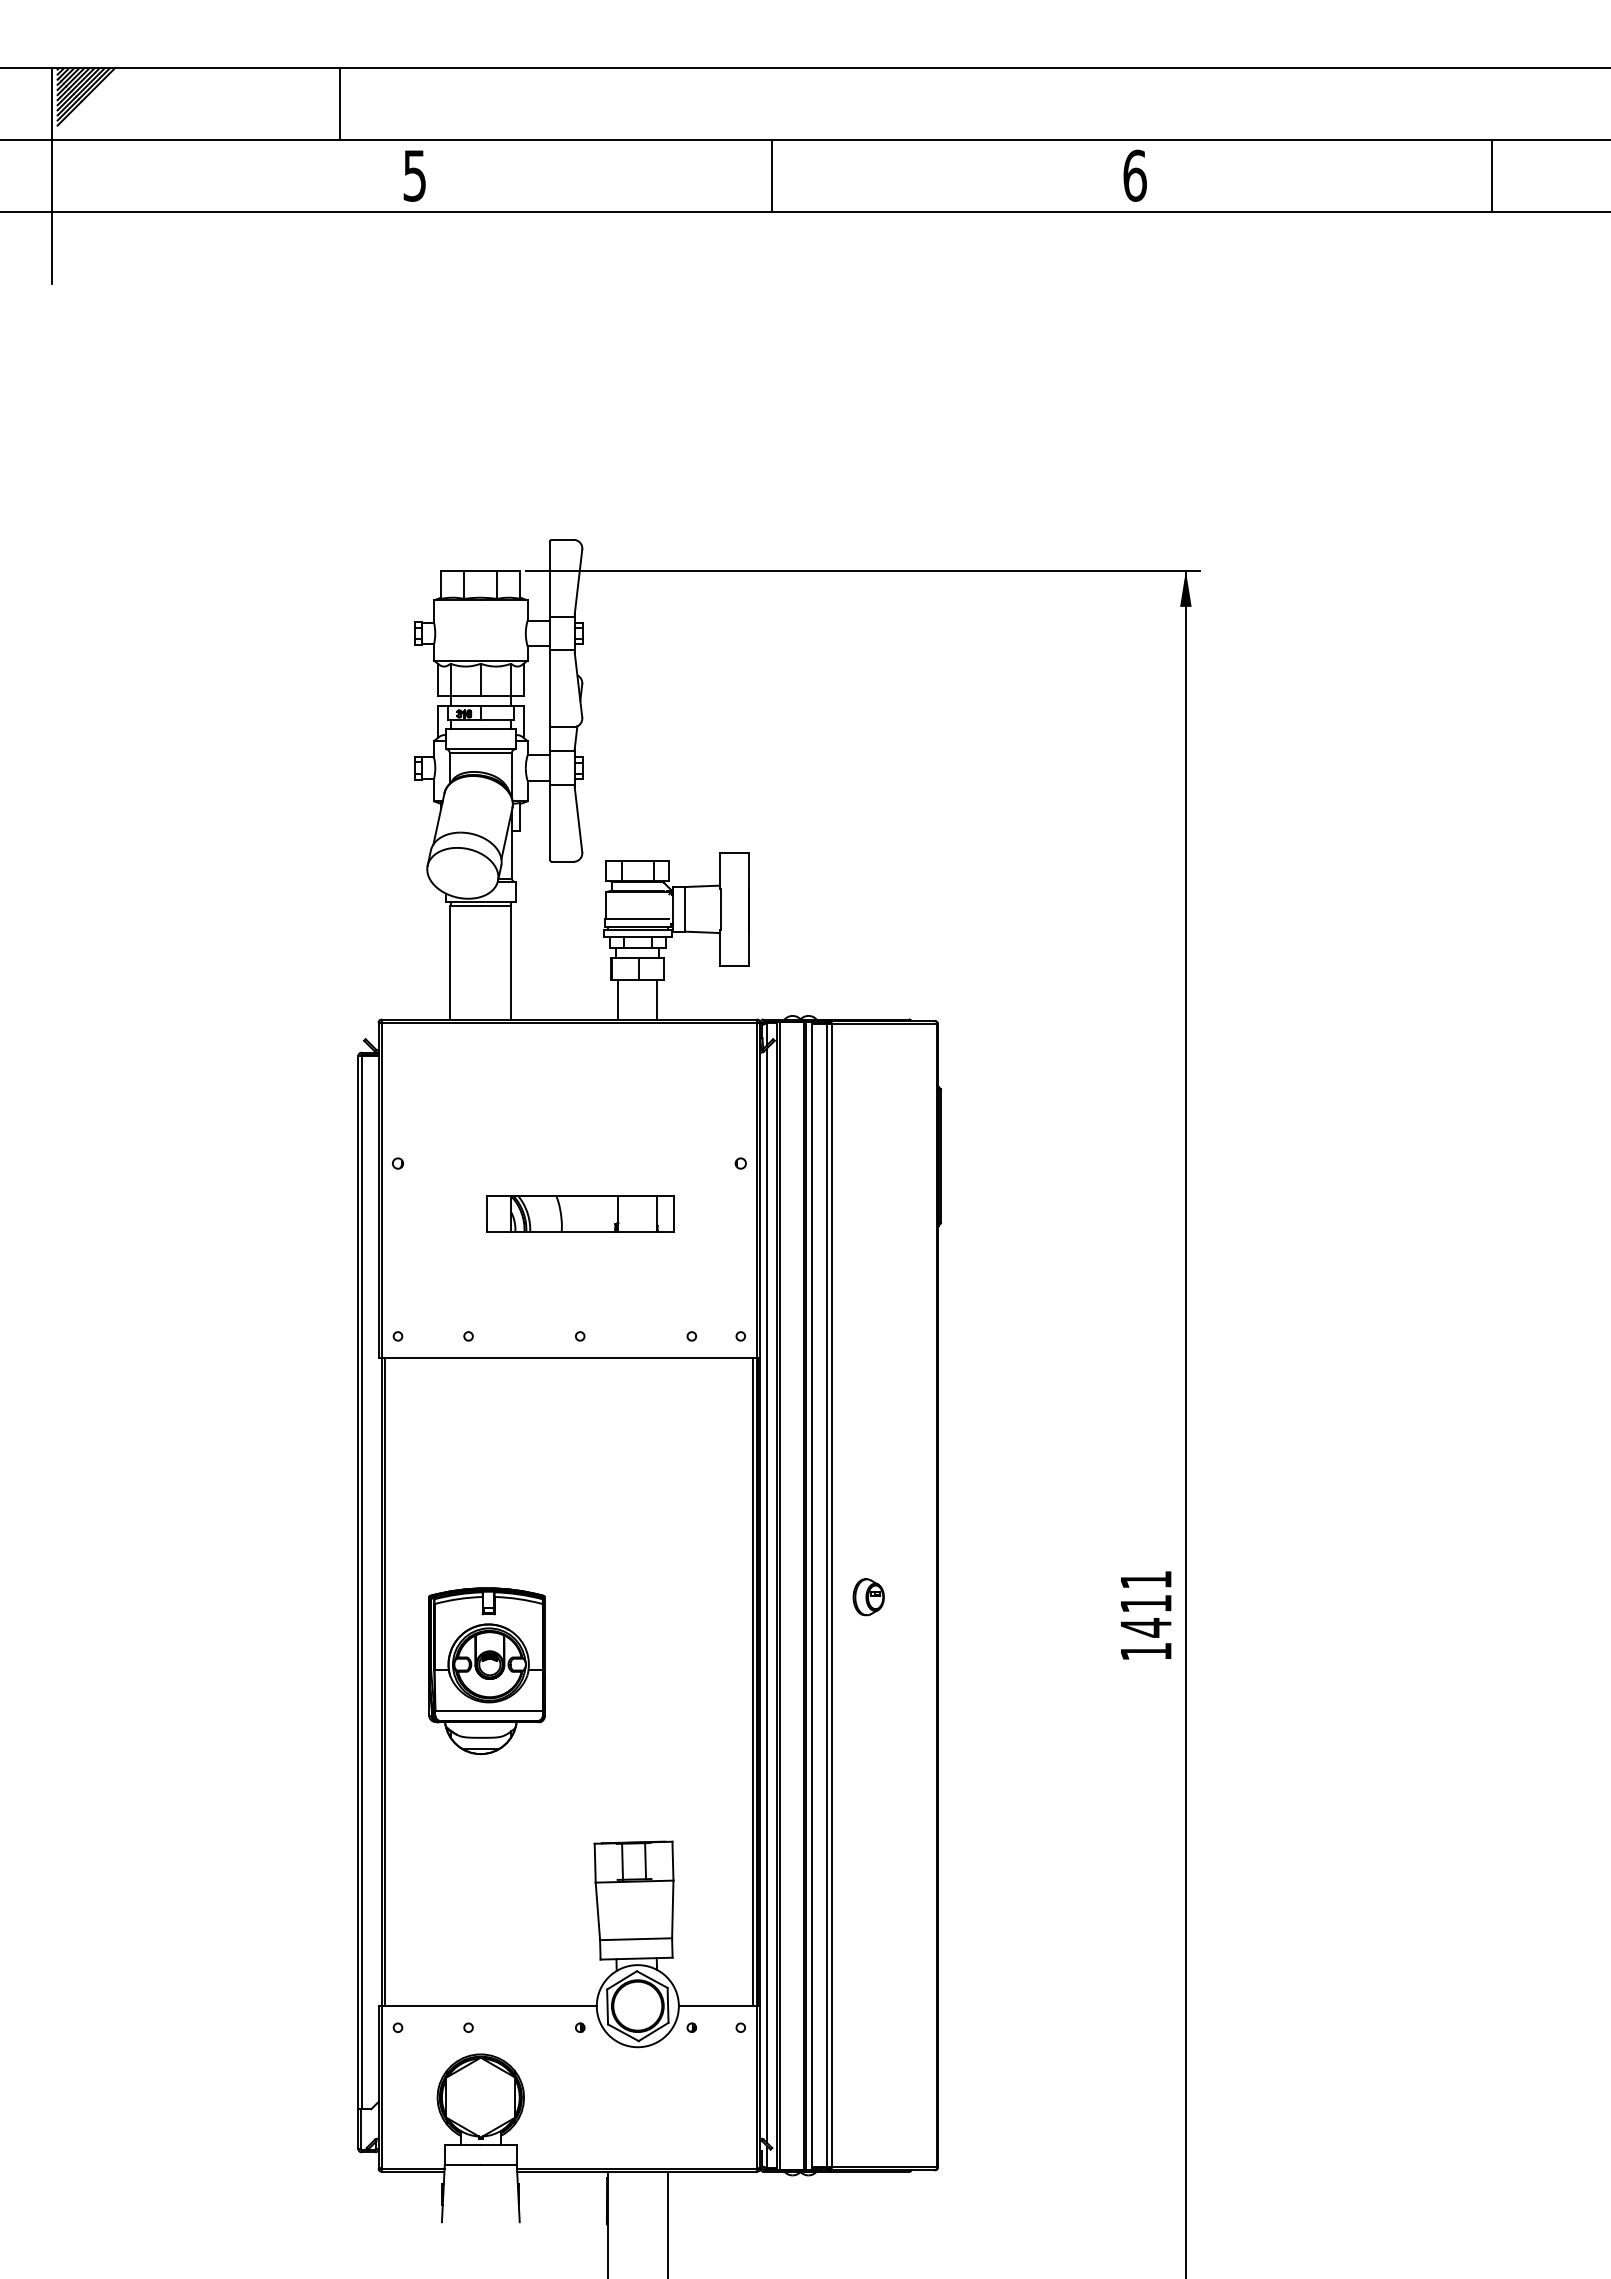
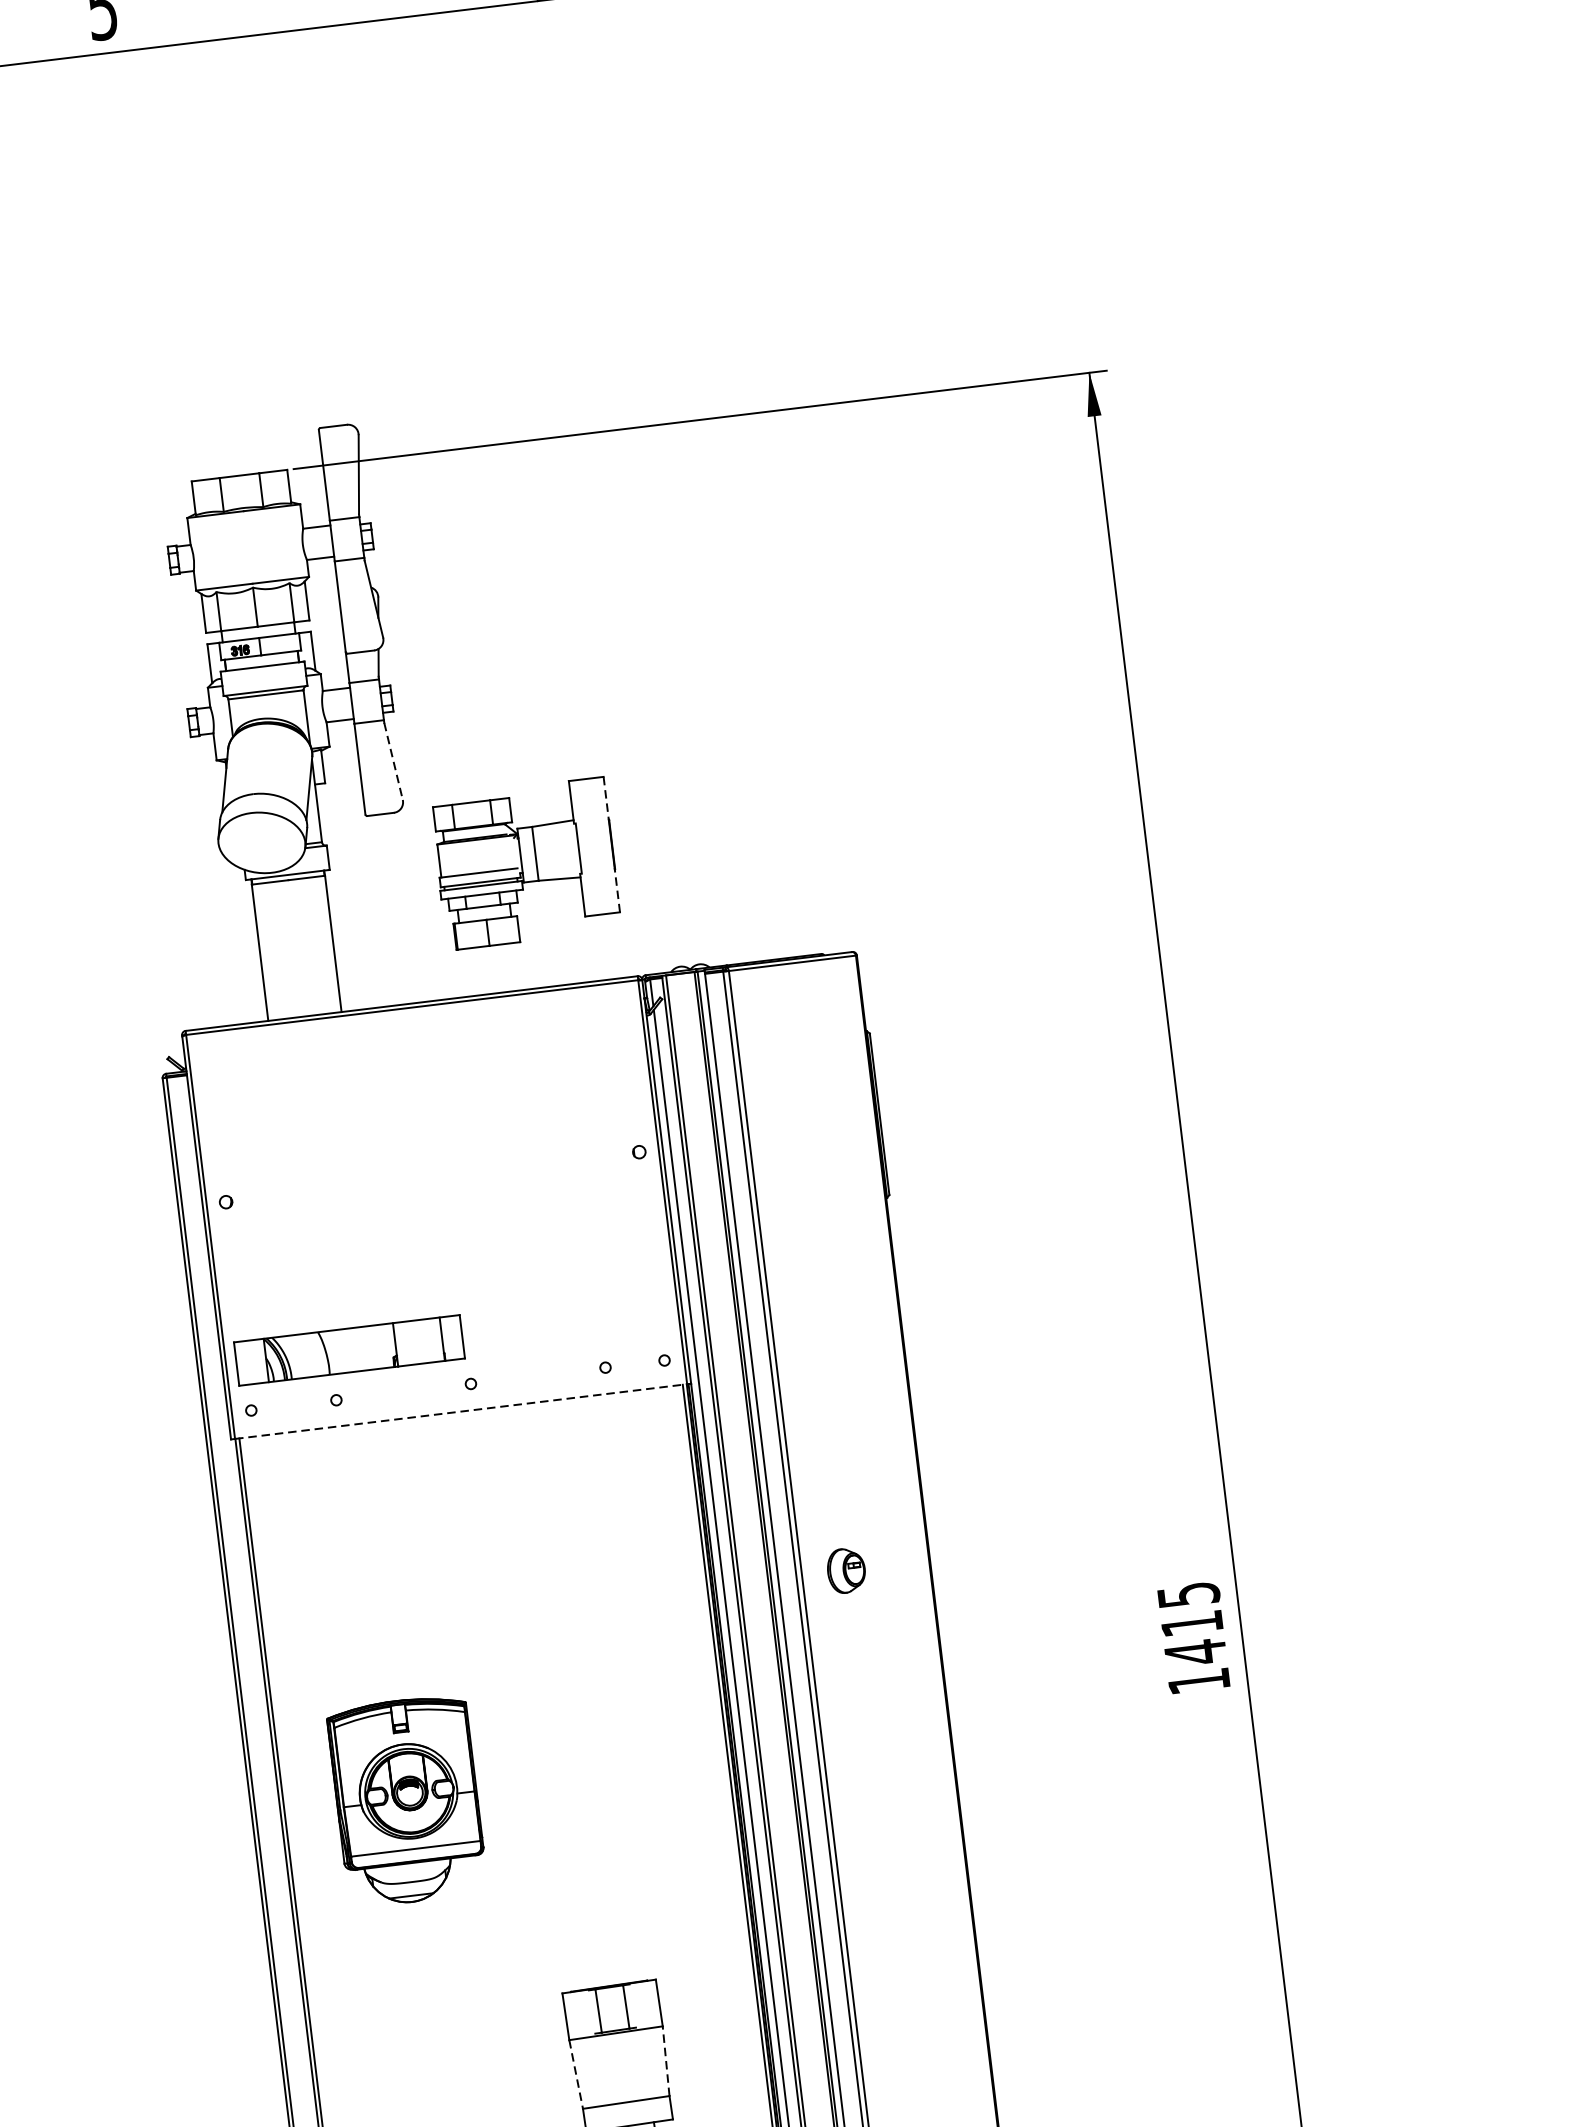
line: (578, 819) -> (393, 761), solid -> dashed
line: (748, 870) -> (605, 797), solid -> dashed
line: (748, 947) -> (617, 890), solid -> dashed
line: (618, 999) -> (467, 972), removed
line: (657, 999) -> (514, 966), removed
part: (580, 1213) -> (349, 1349), moved
line: (569, 1358) -> (461, 1412), solid -> dashed
text: (1146, 1579) -> (1189, 1594), 1411 -> 1415
part: (868, 1597) -> (846, 1571), moved
line: (672, 1909) -> (665, 2061), solid -> dashed
line: (597, 1911) -> (575, 2074), solid -> dashed

